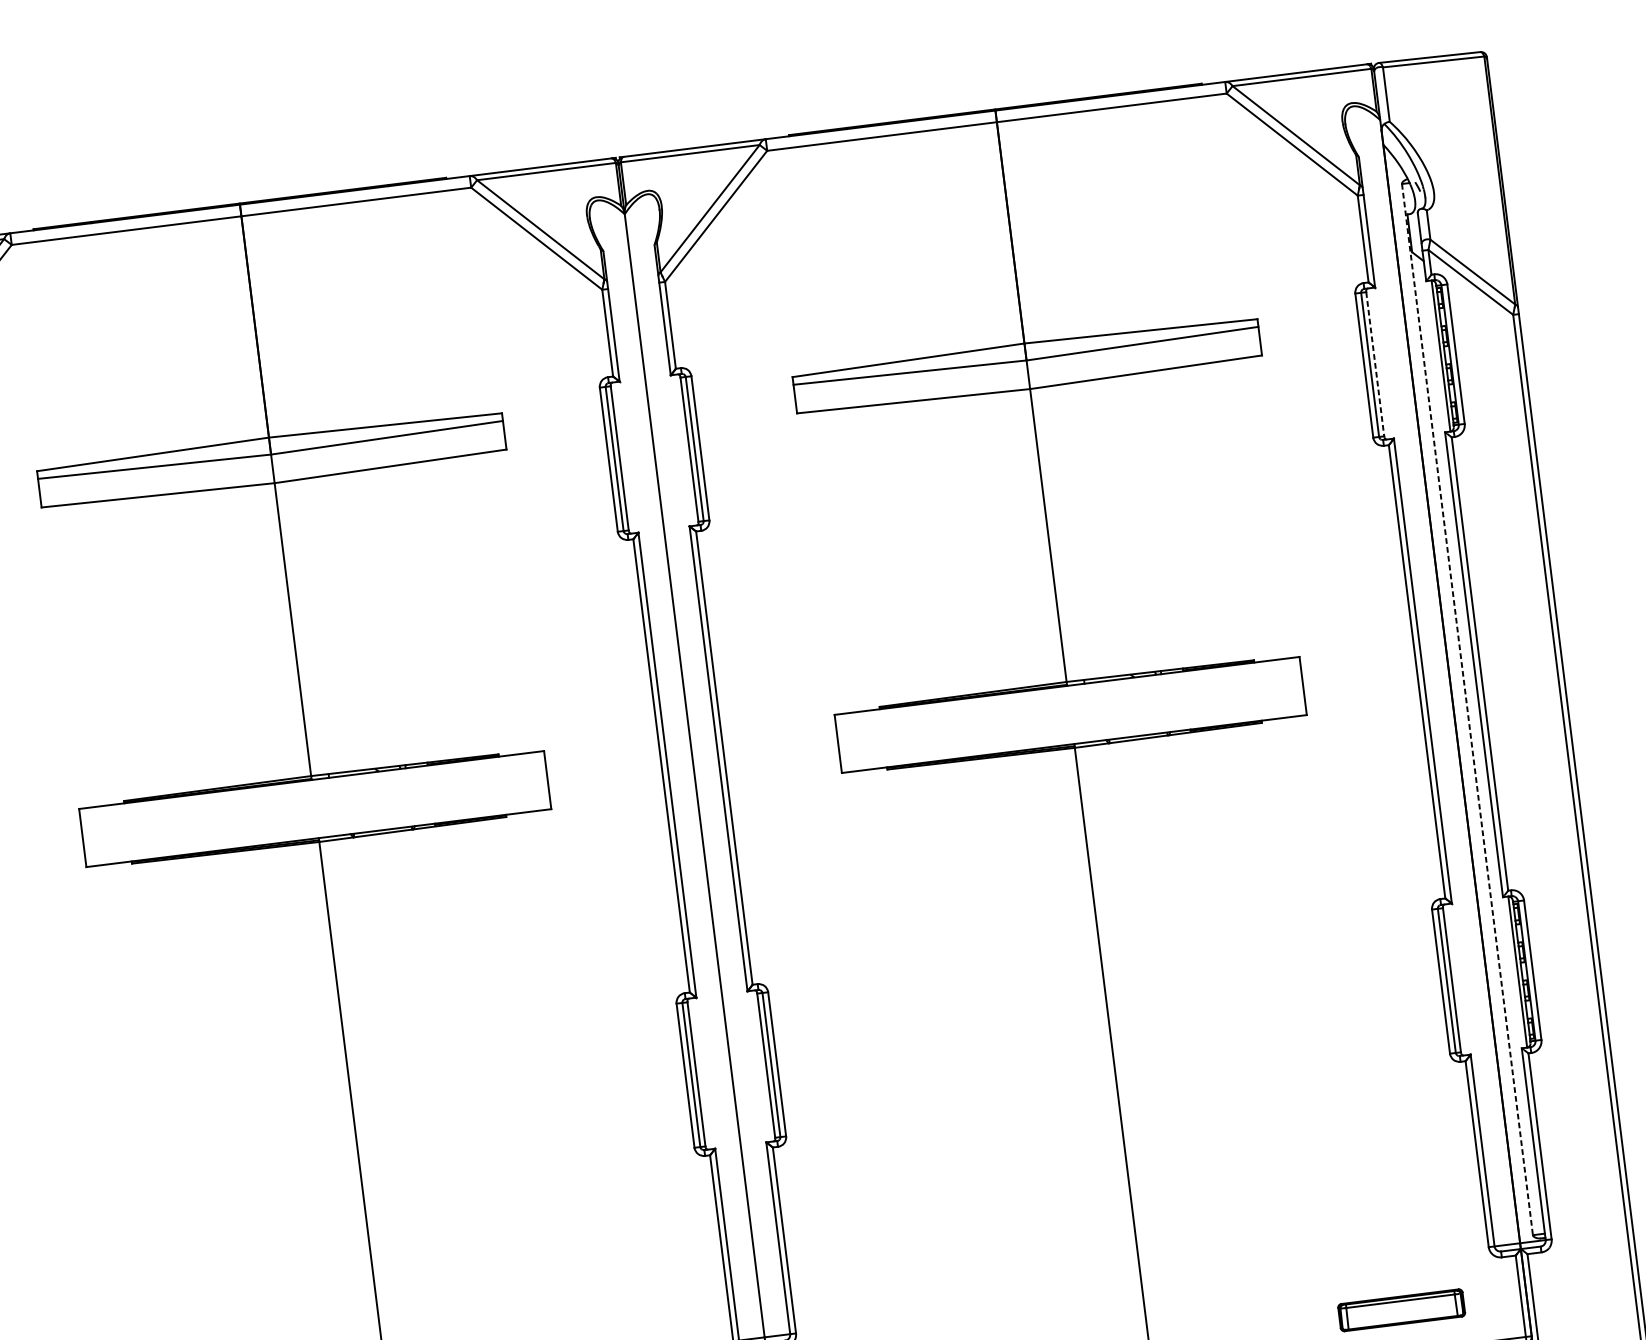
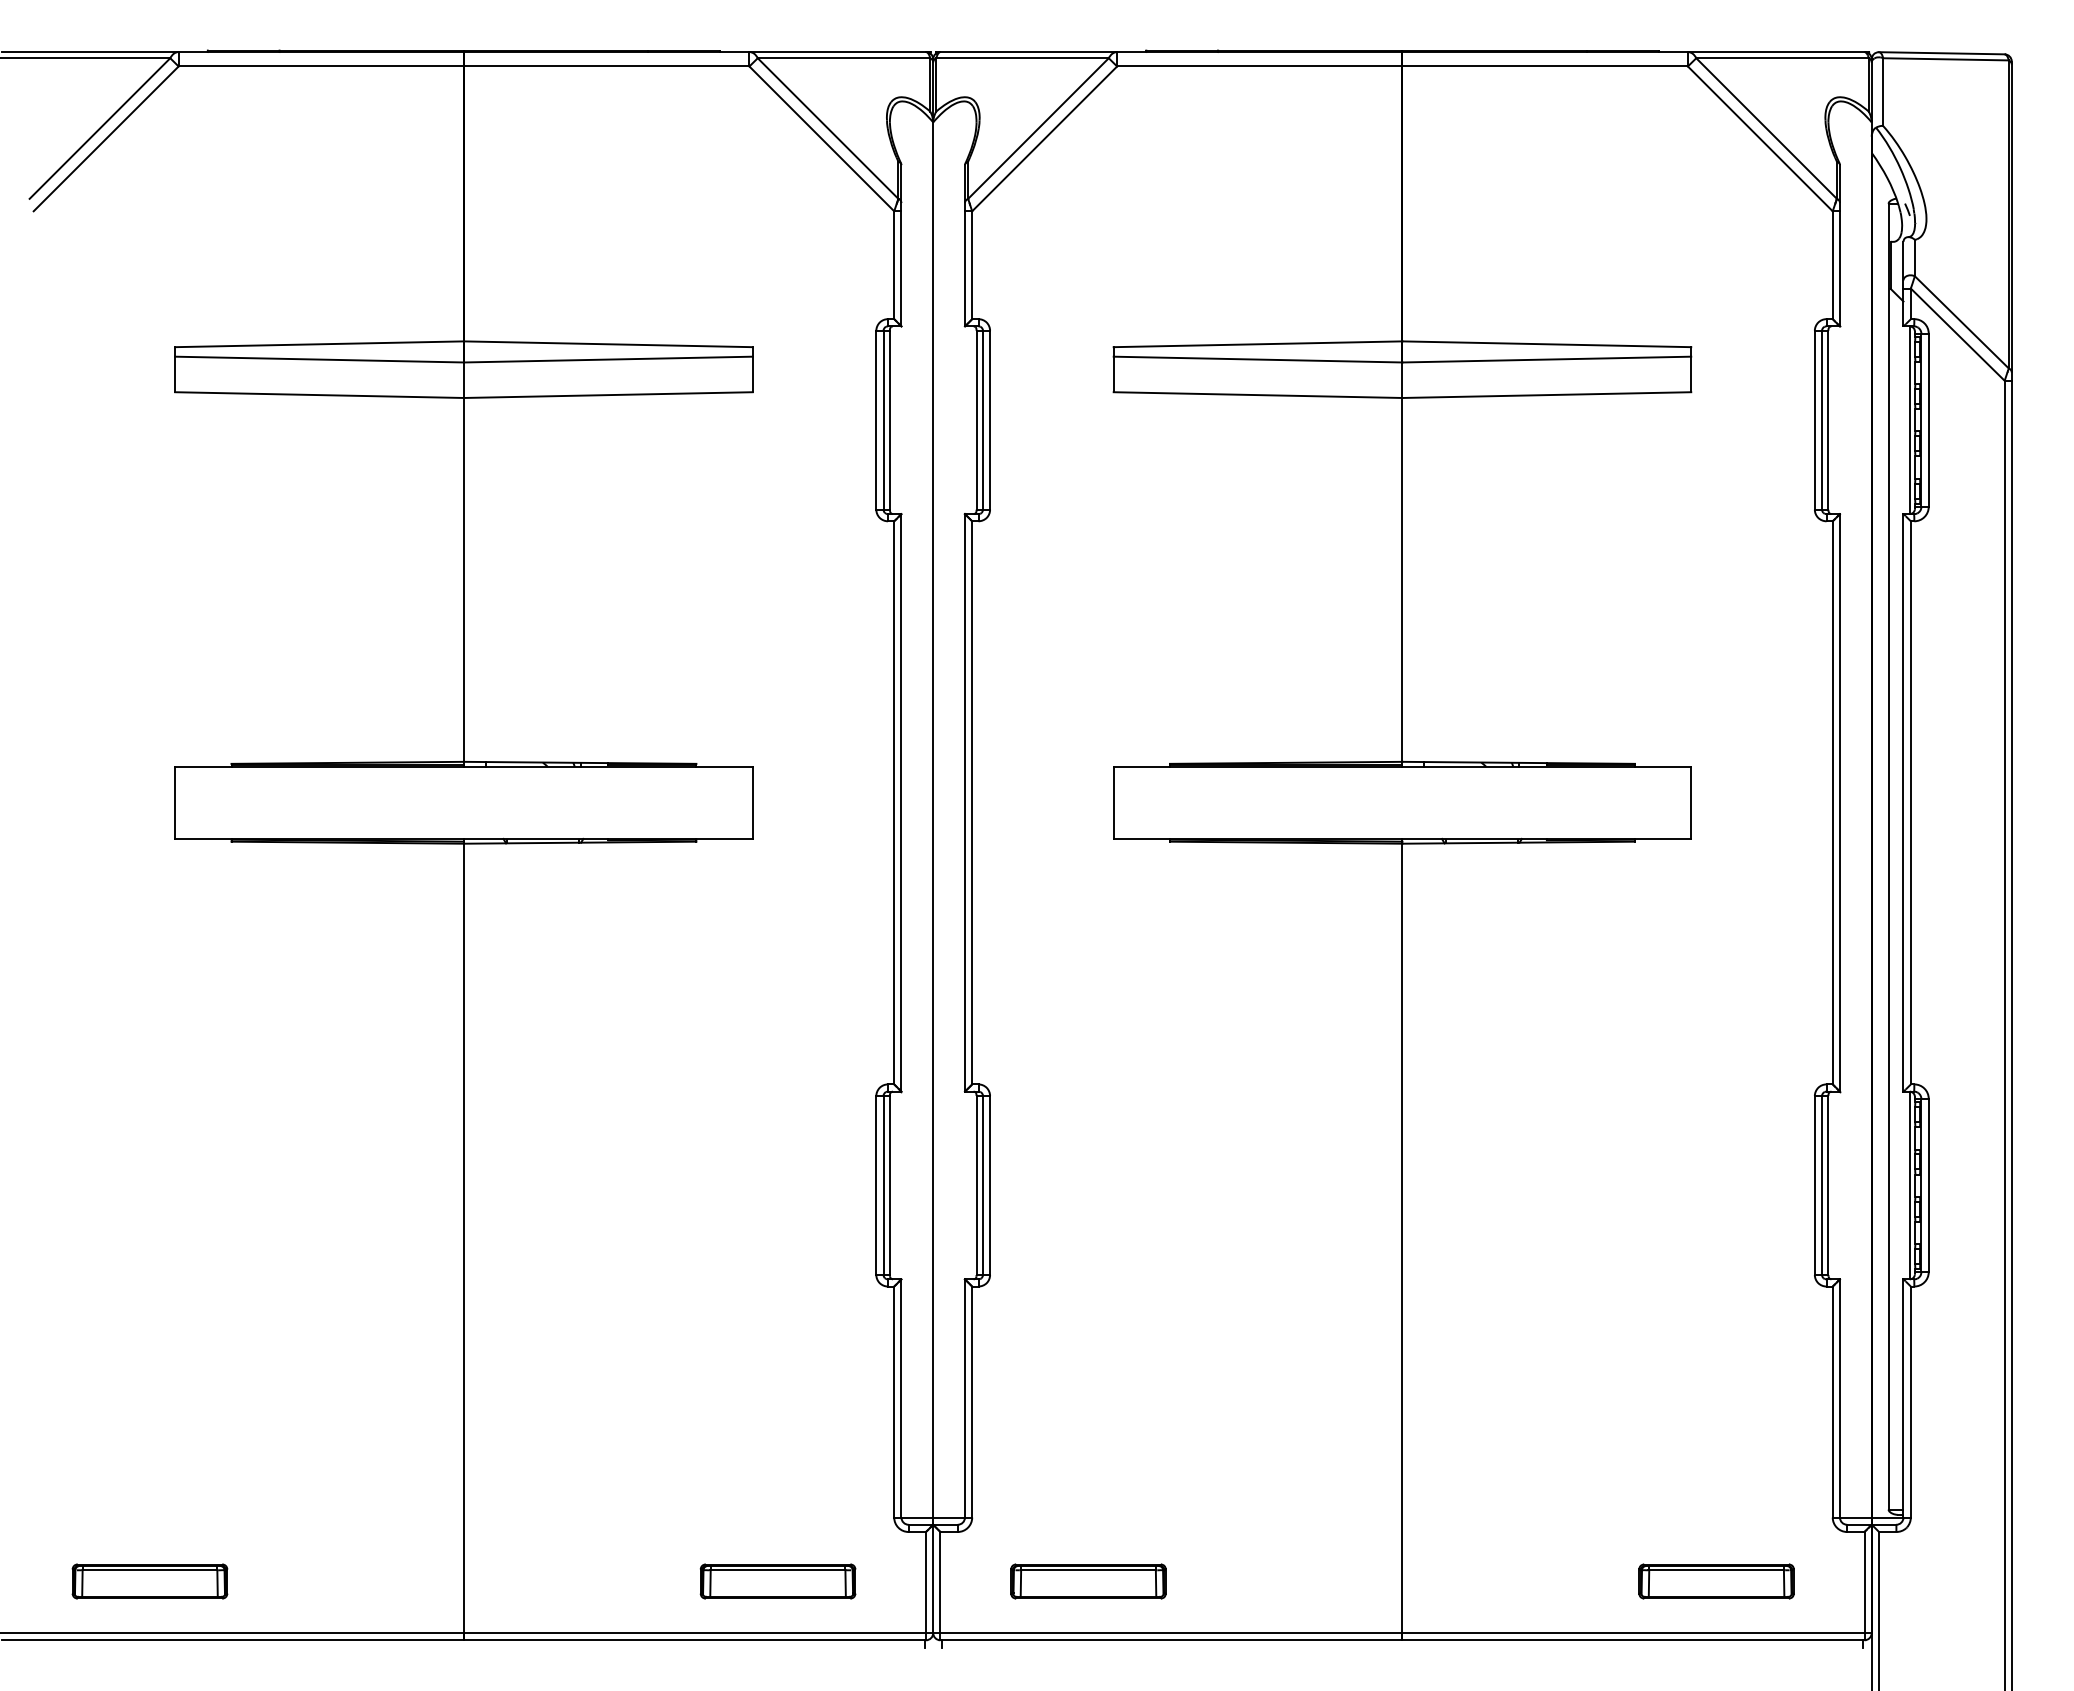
line: (1375, 364) -> (1828, 420), dashed -> solid
line: (1467, 709) -> (1888, 856), dashed -> solid

